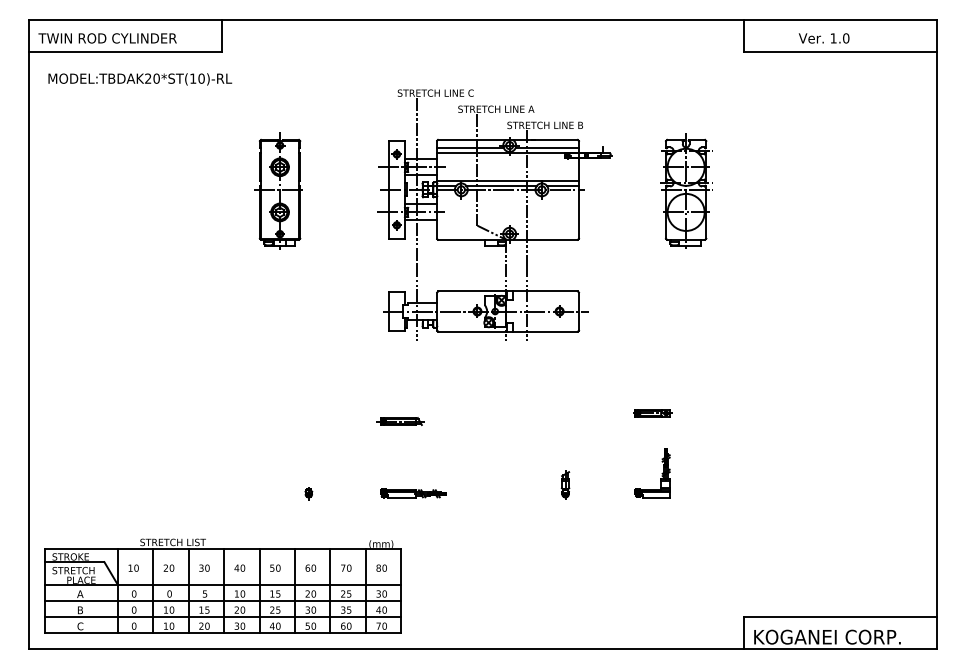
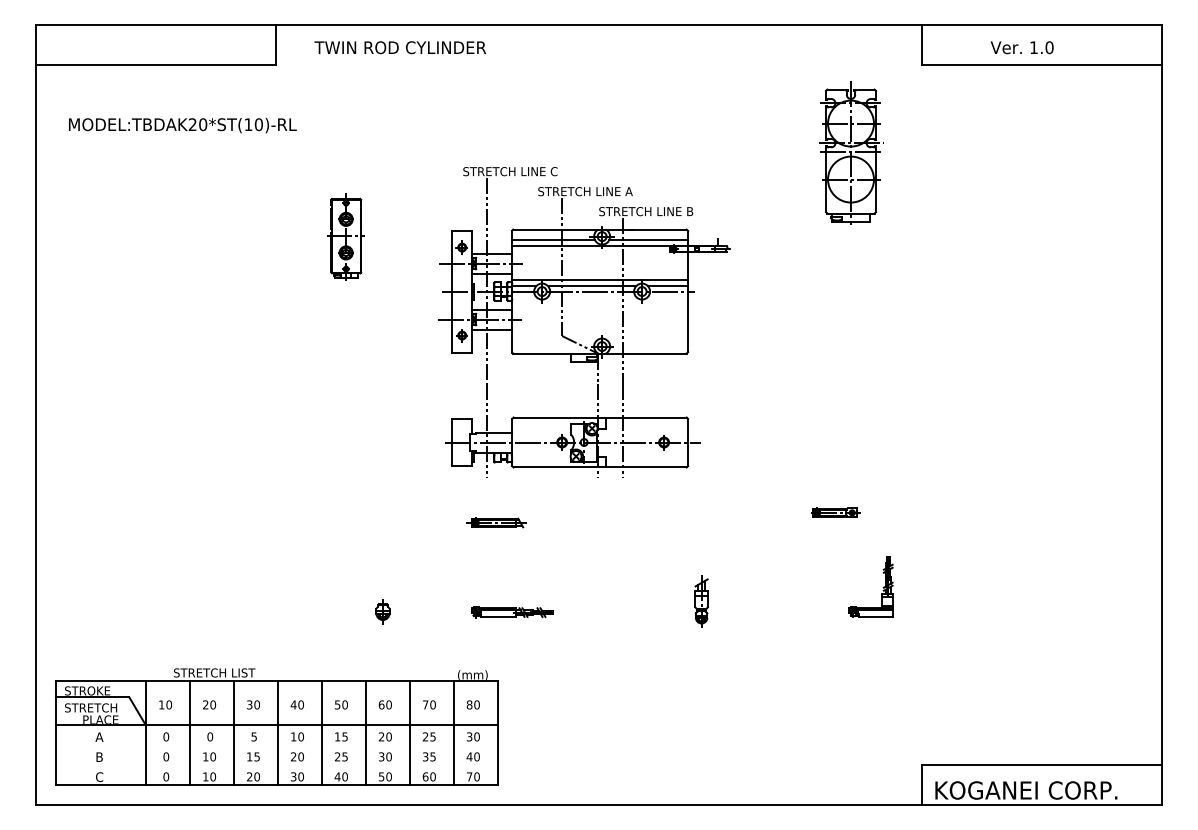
text: (107, 38) -> (400, 47), moved
text: (140, 79) -> (182, 125), moved
part: (277, 190) -> (344, 236), size x0.6
part: (686, 190) -> (851, 152), moved
part: (495, 214) -> (584, 322), moved
part: (652, 413) -> (835, 512), moved
part: (661, 473) -> (882, 587), moved
part: (564, 484) -> (700, 601), size x1.4
part: (308, 493) -> (382, 612), size x1.6
line: (223, 600) -> (276, 745), removed
line: (223, 617) -> (276, 765), removed

